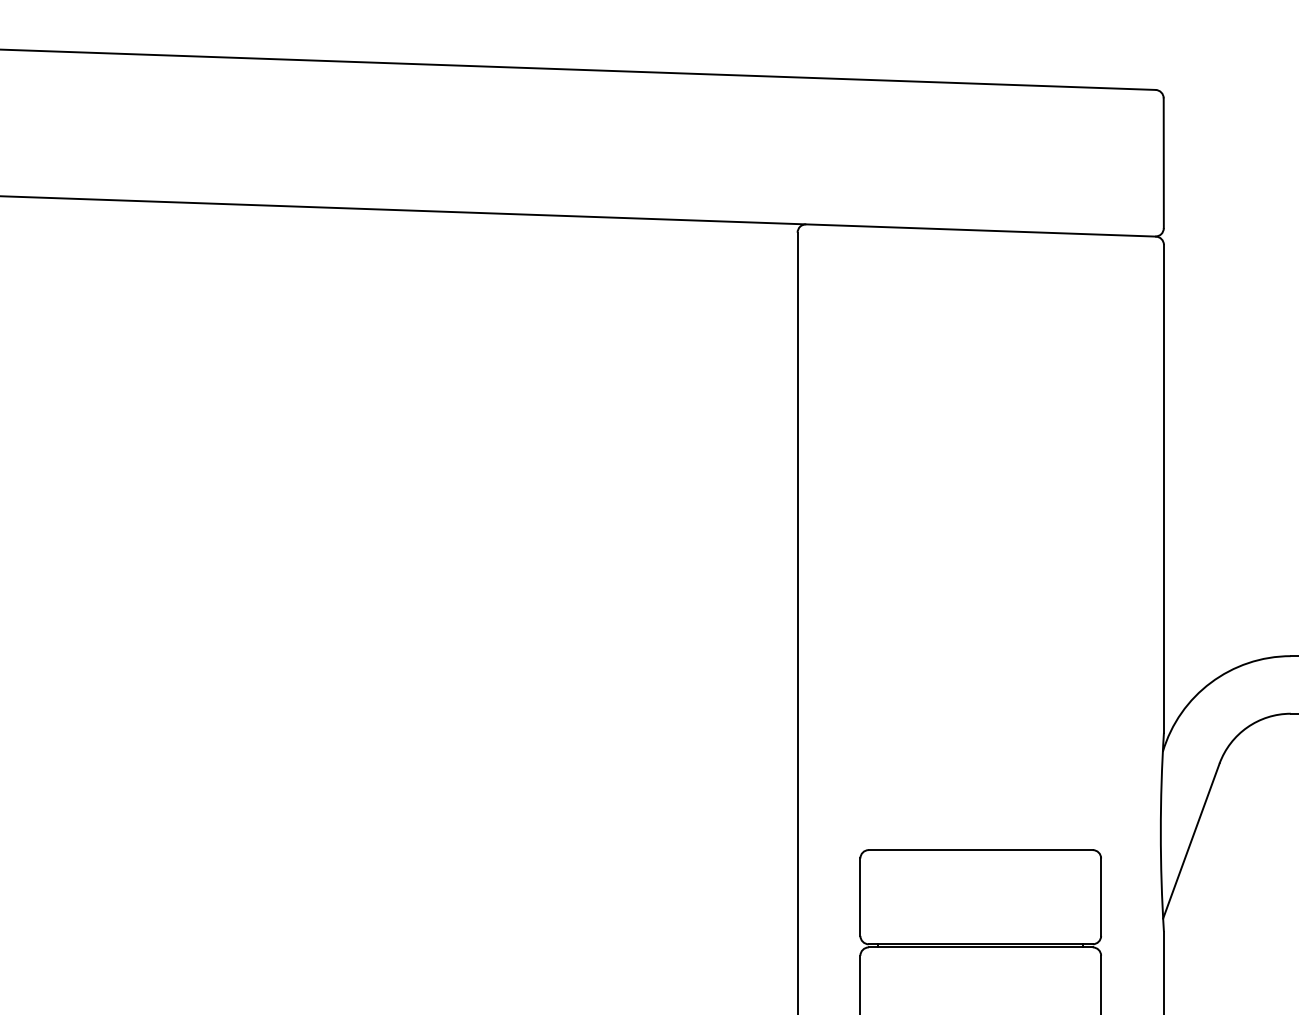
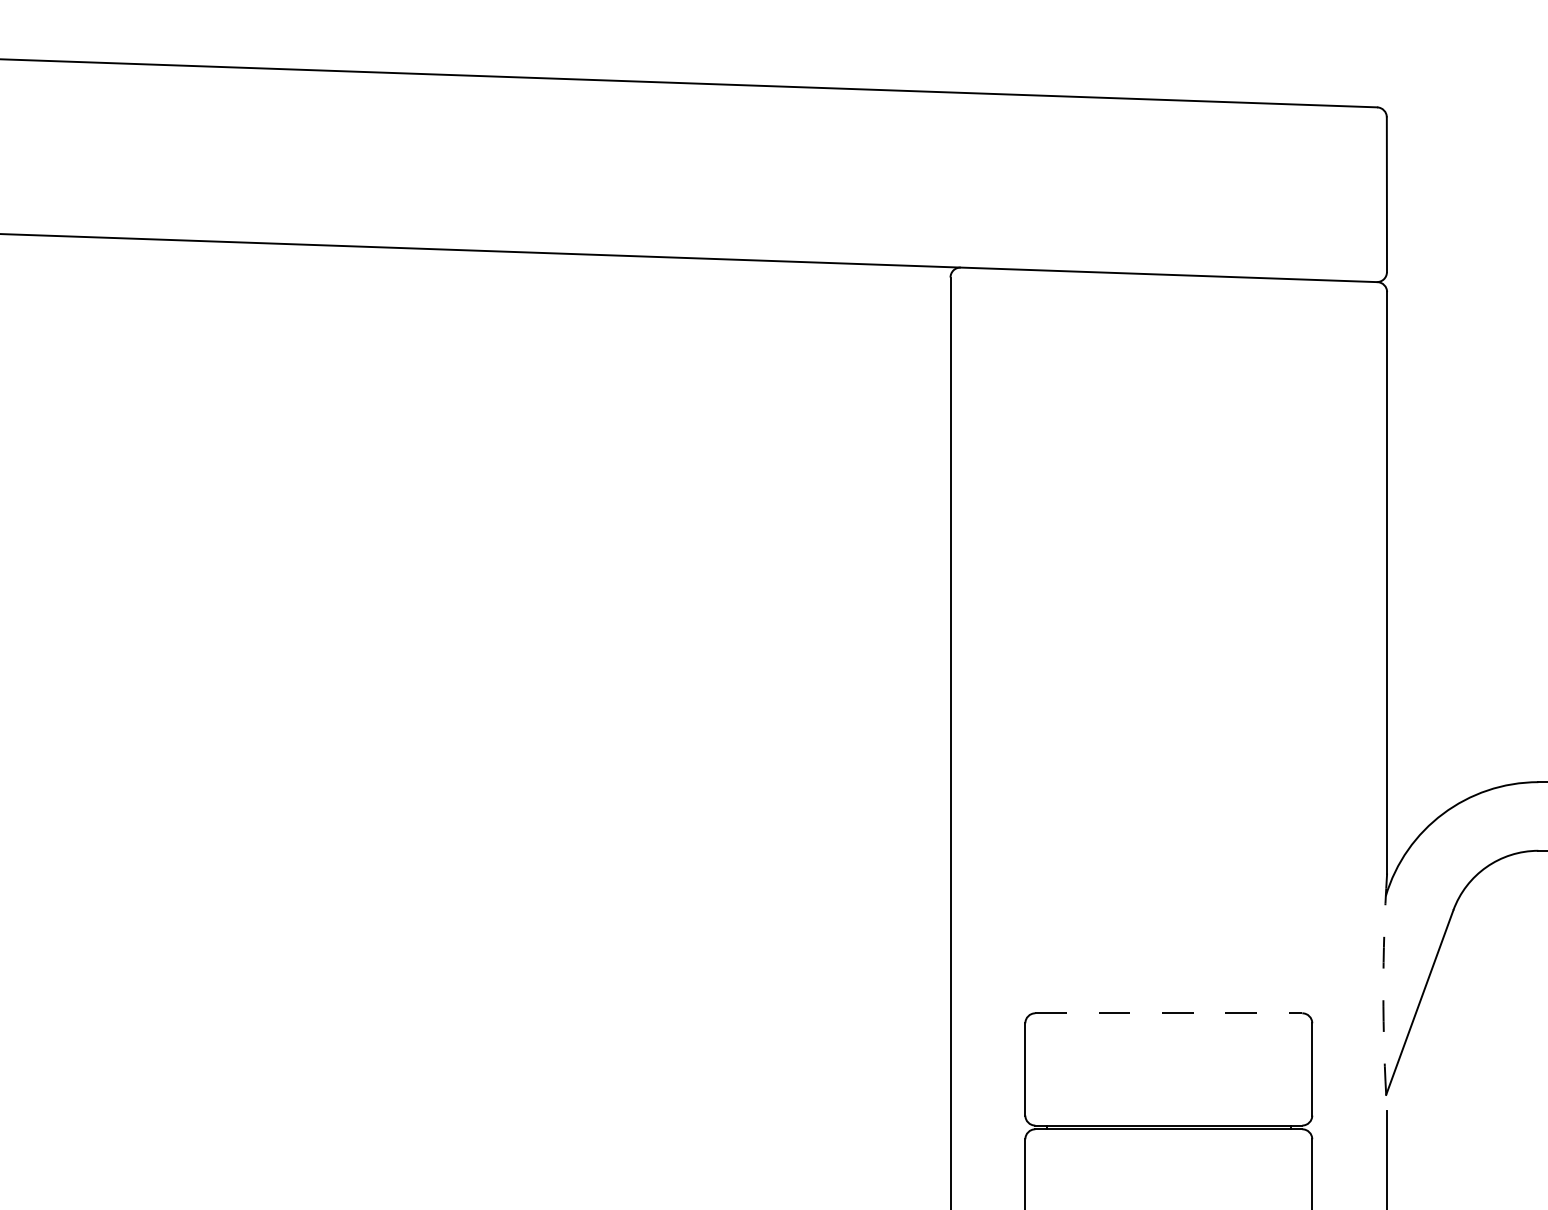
arc: (1160, 832) -> (1383, 992), solid -> dashed
line: (981, 850) -> (1169, 1013), solid -> dashed

